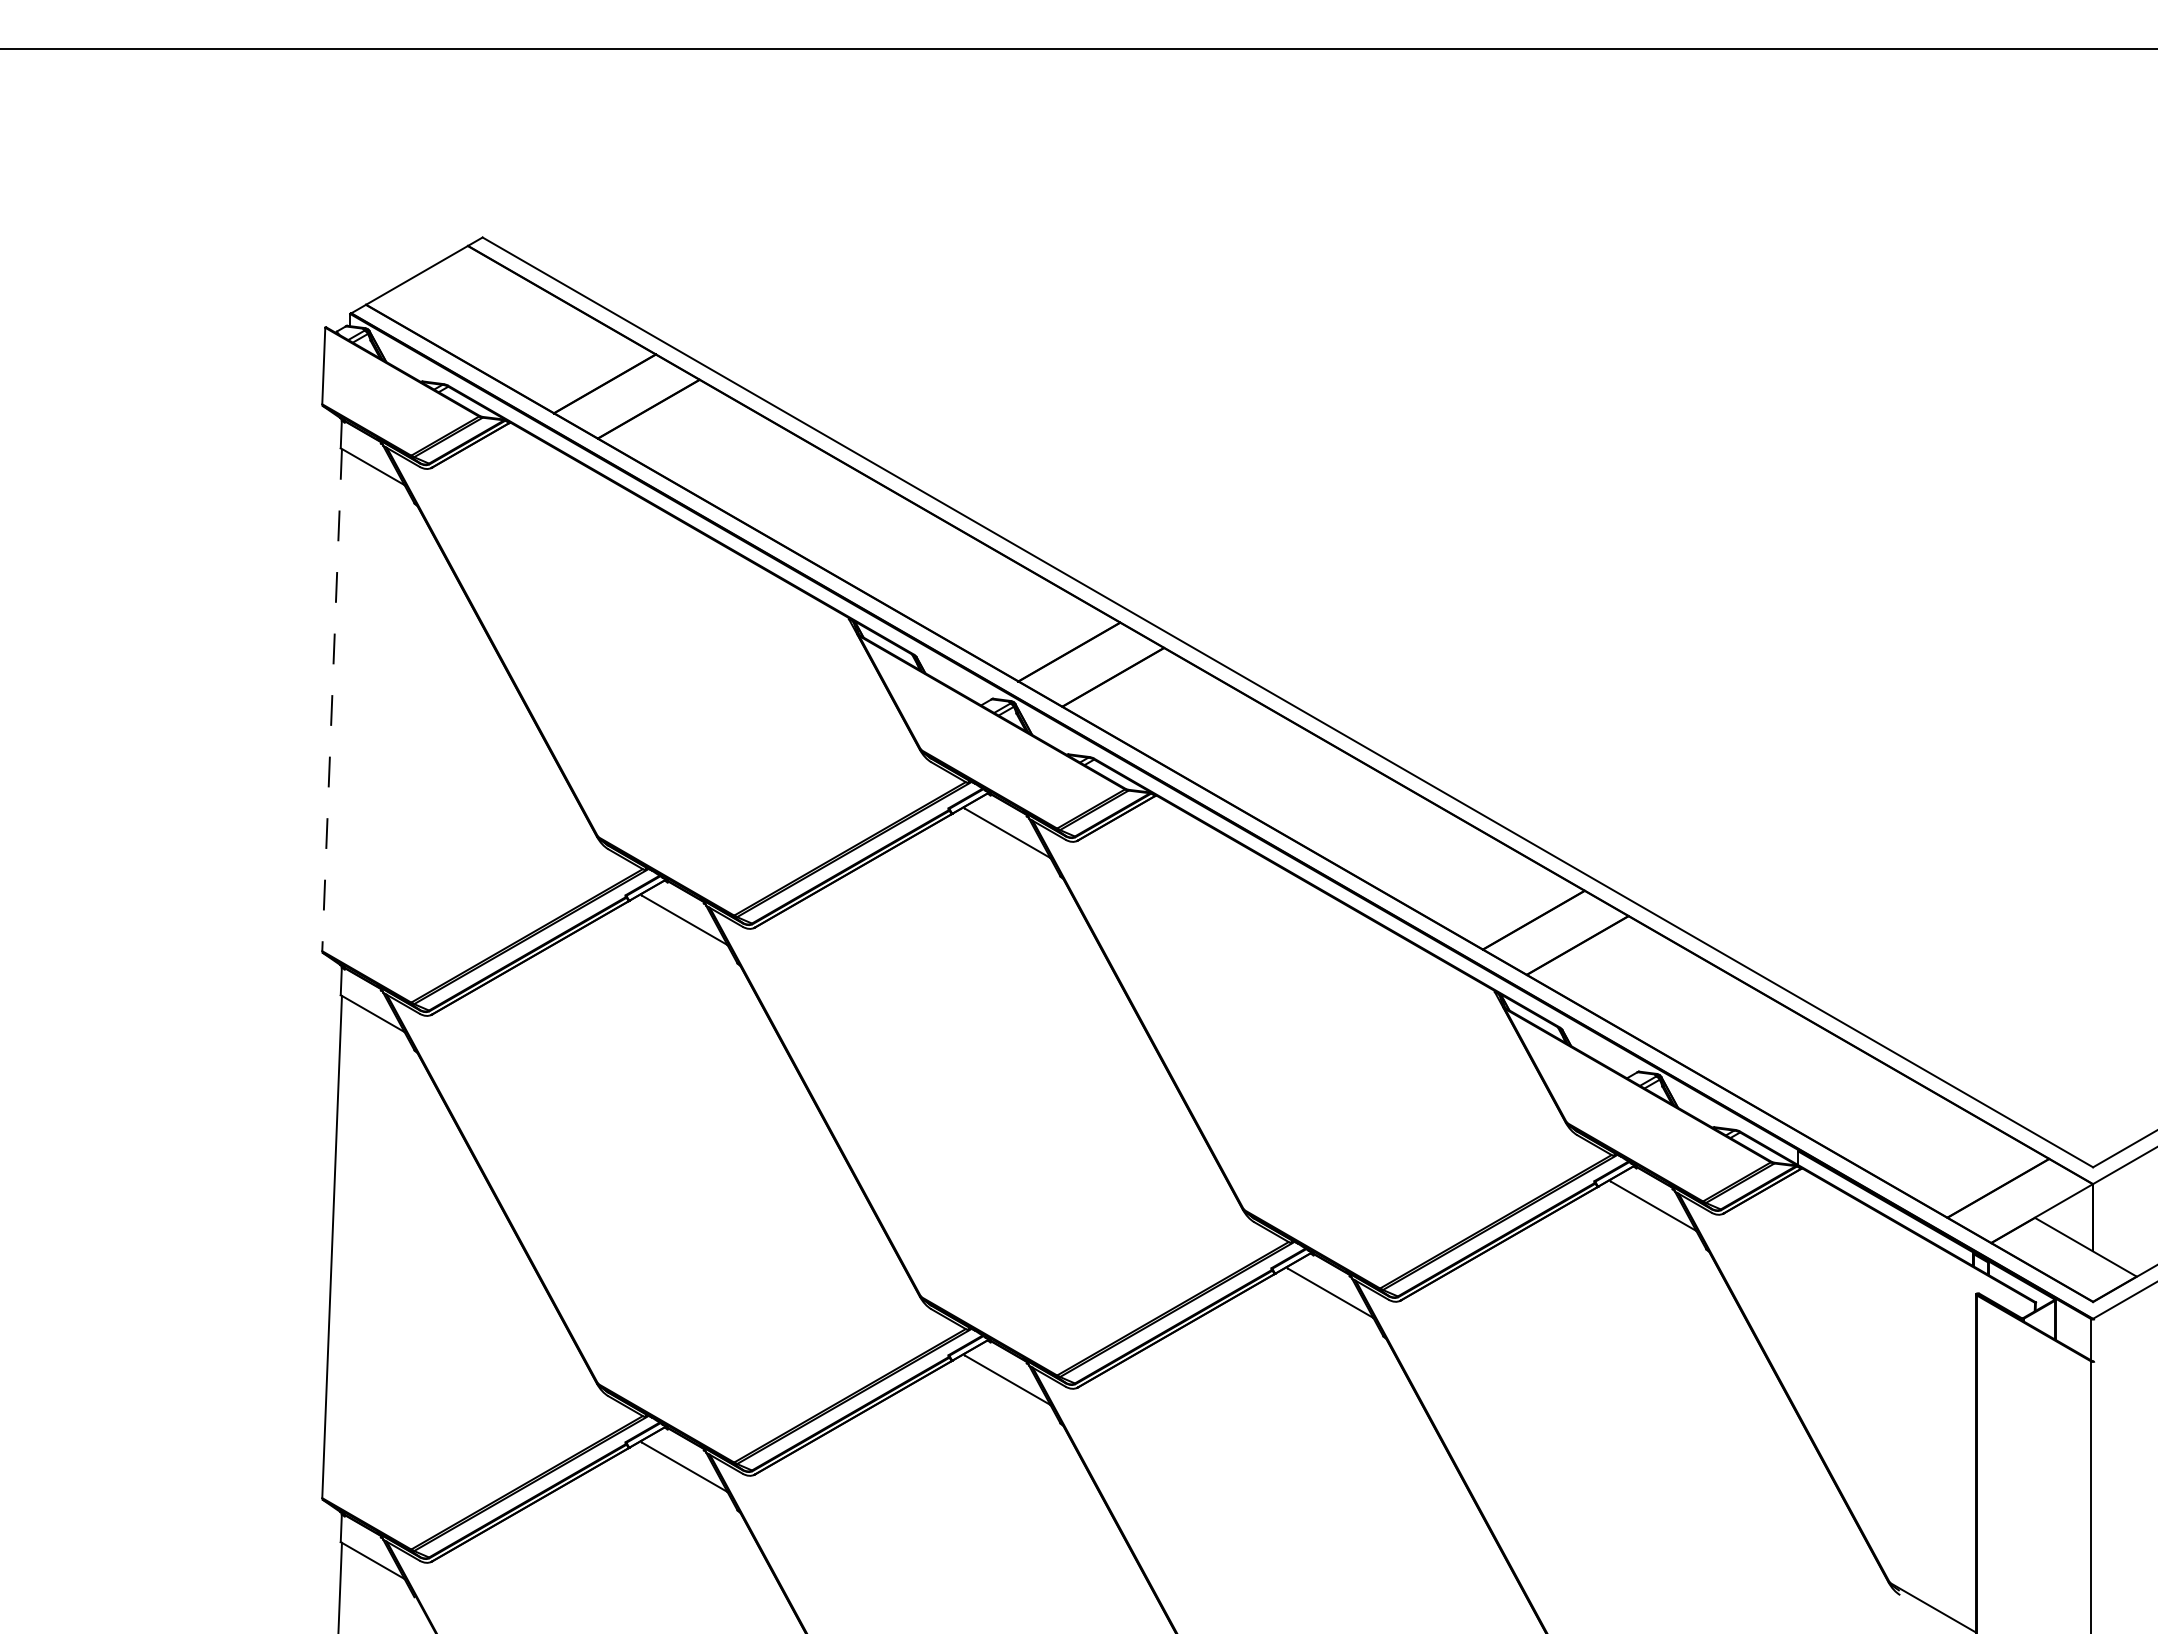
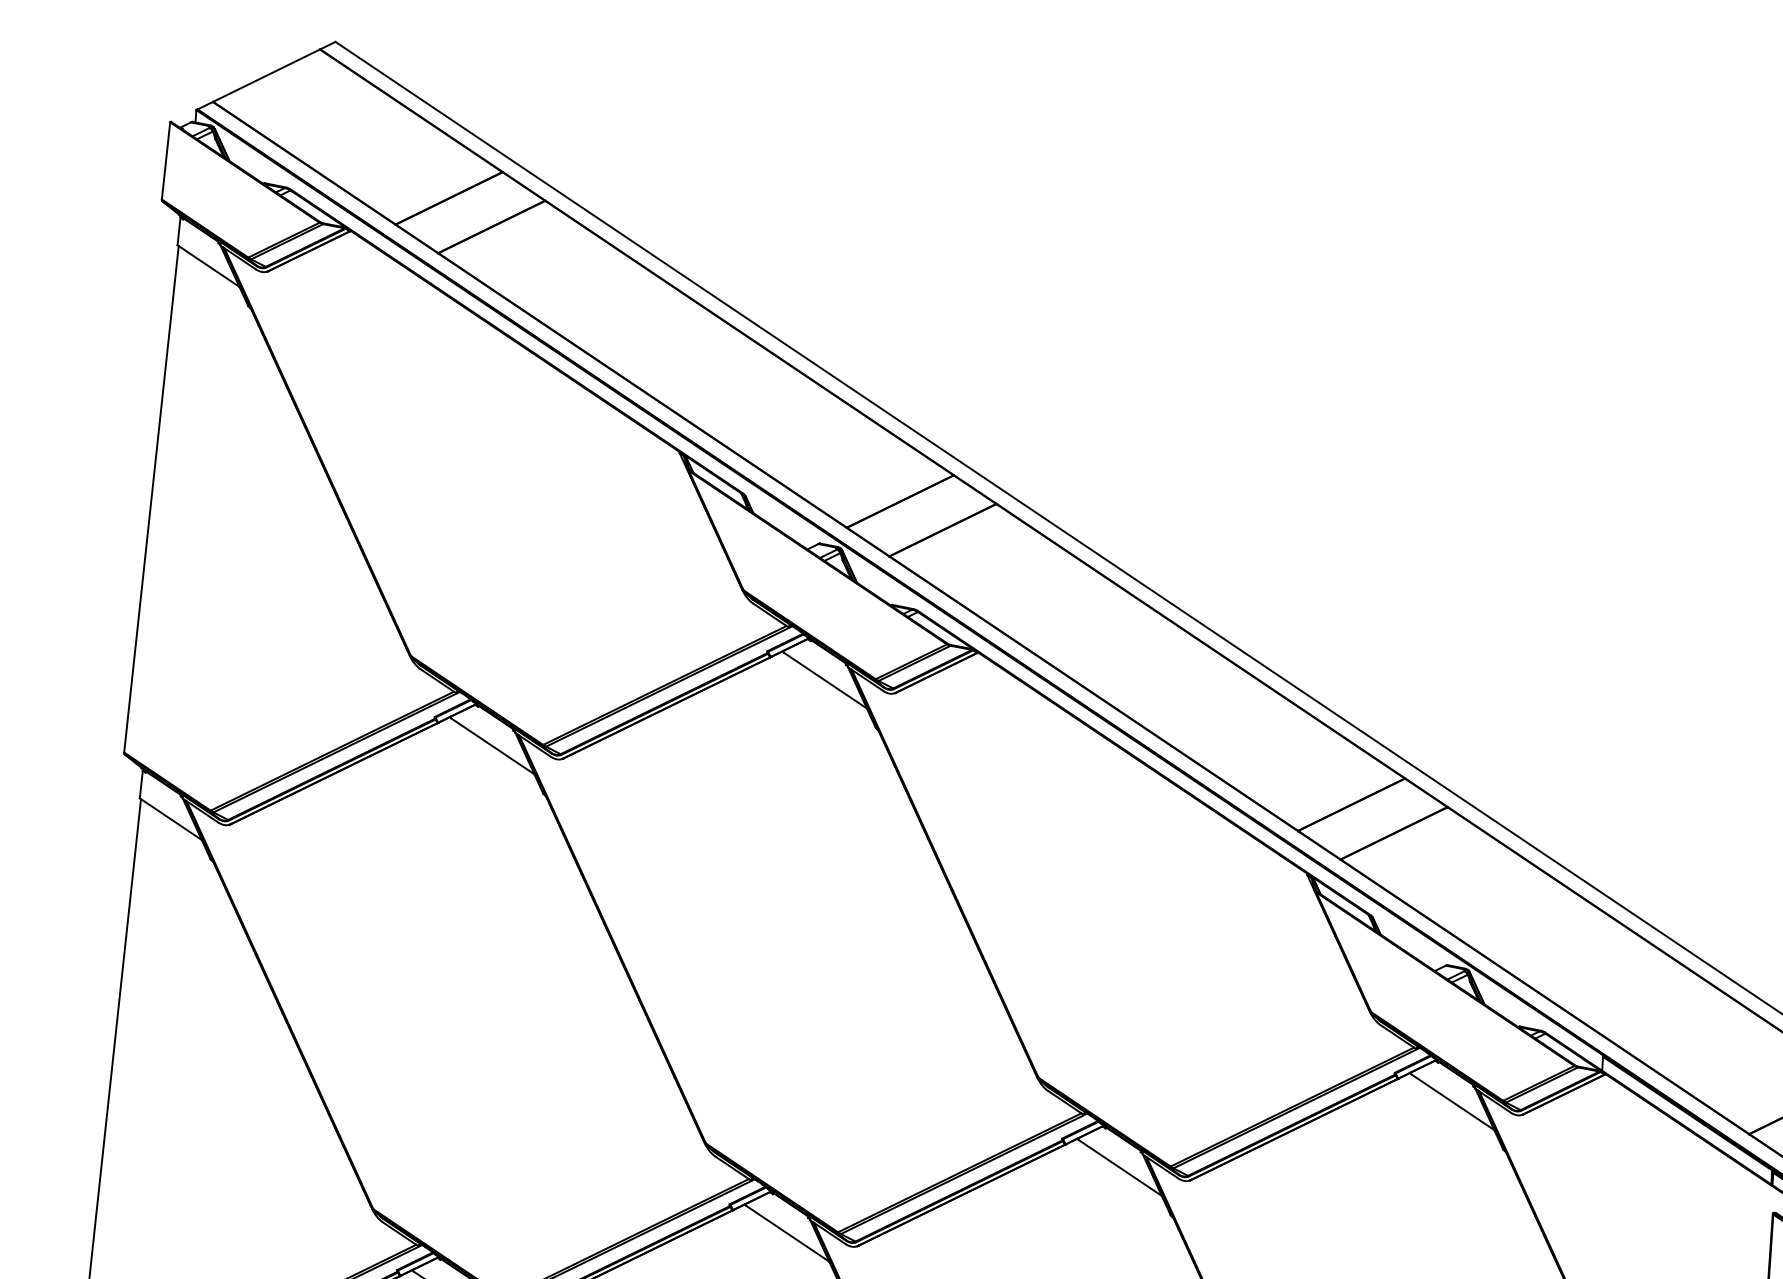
line: (332, 700) -> (151, 499), dashed -> solid

